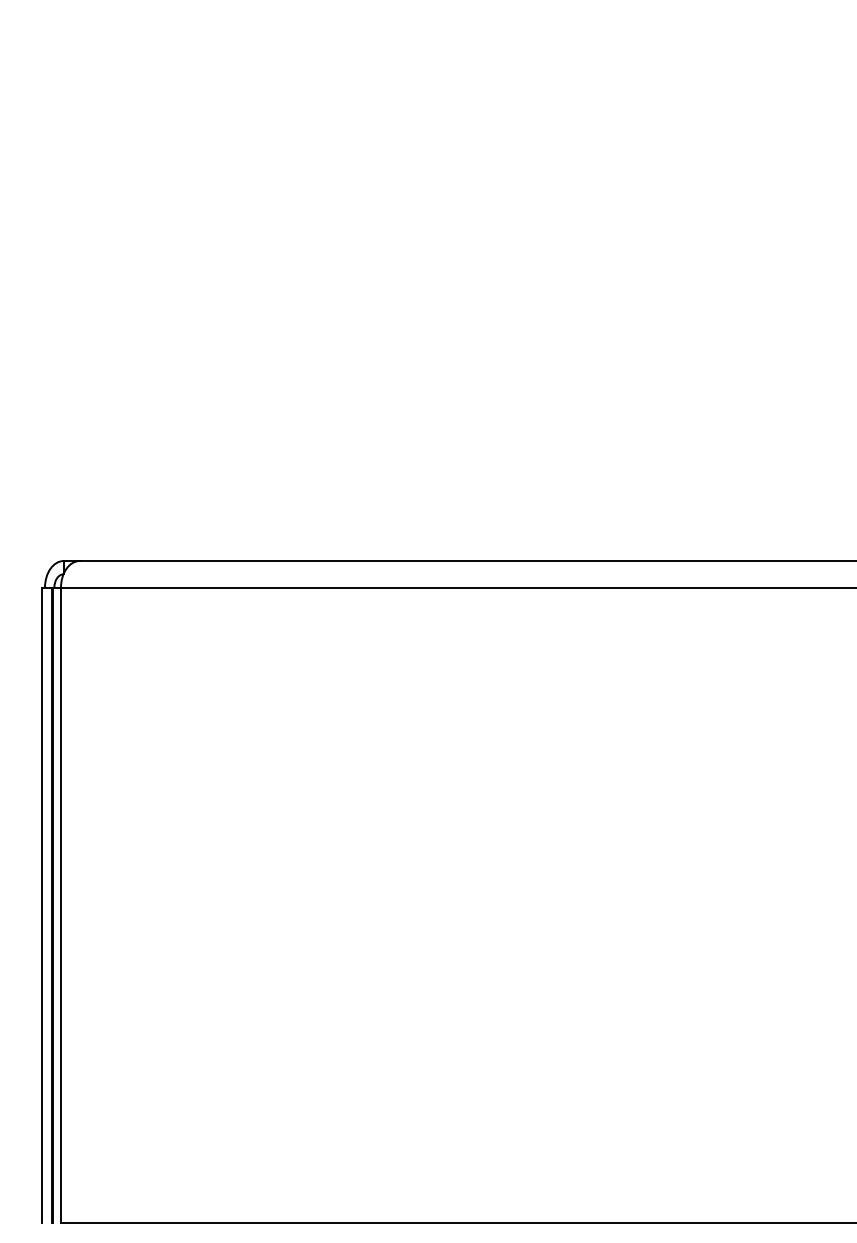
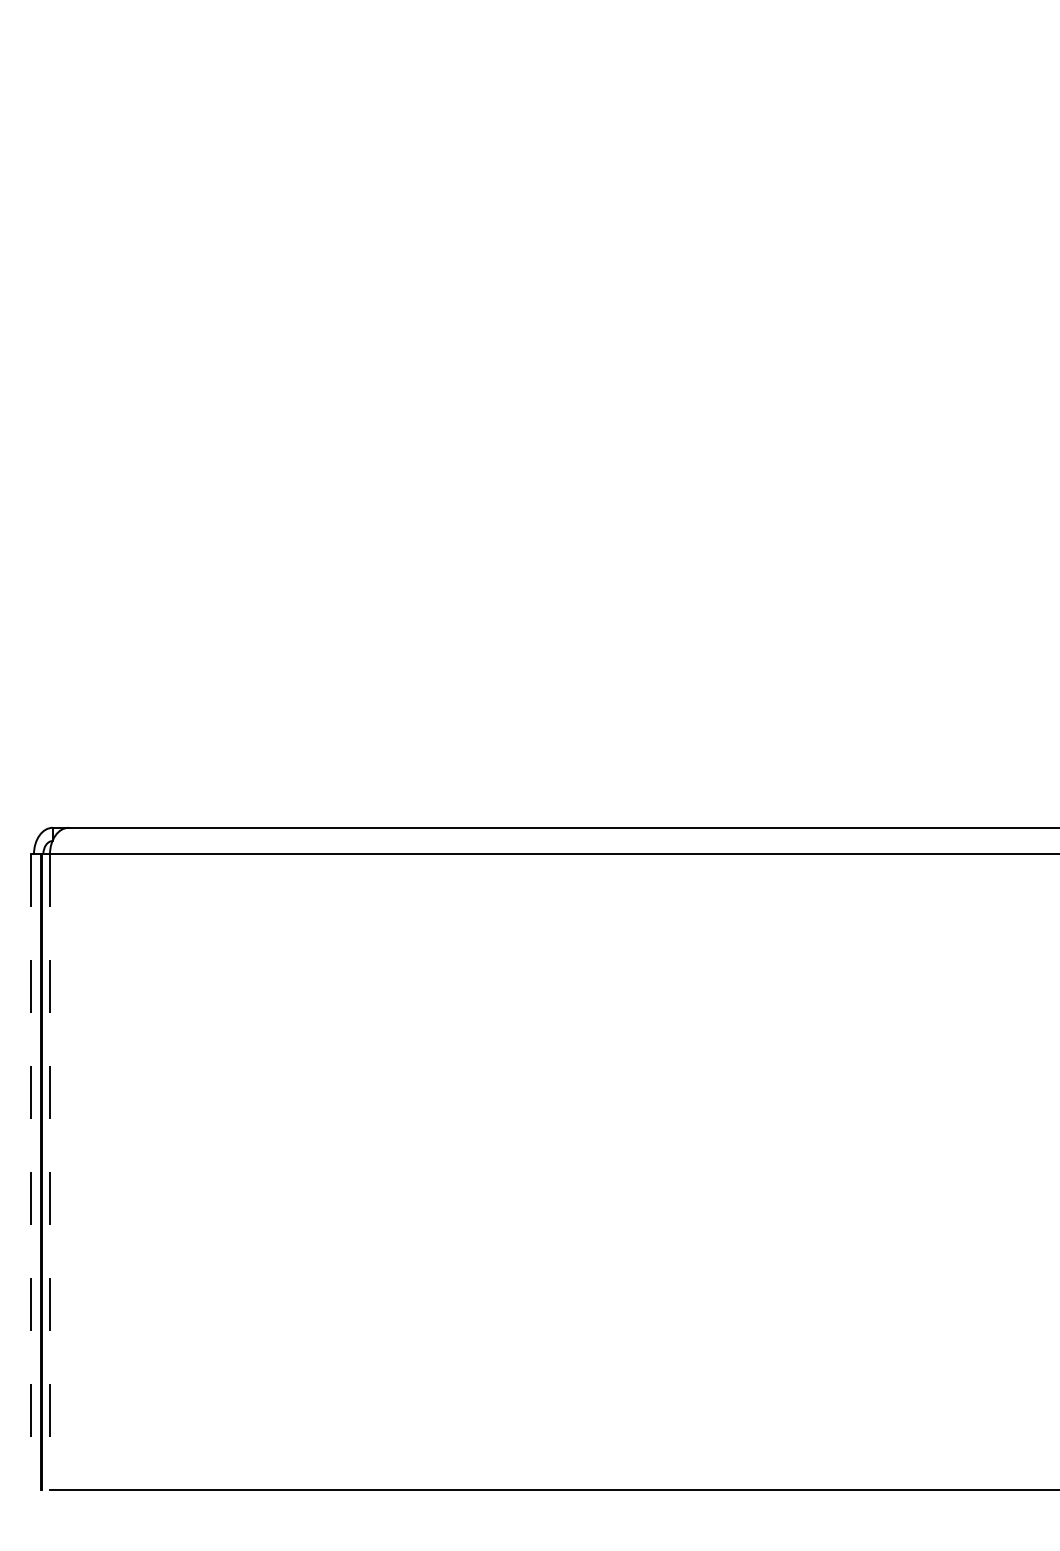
line: (42, 905) -> (31, 1172), solid -> dashed
line: (60, 905) -> (49, 1172), solid -> dashed

